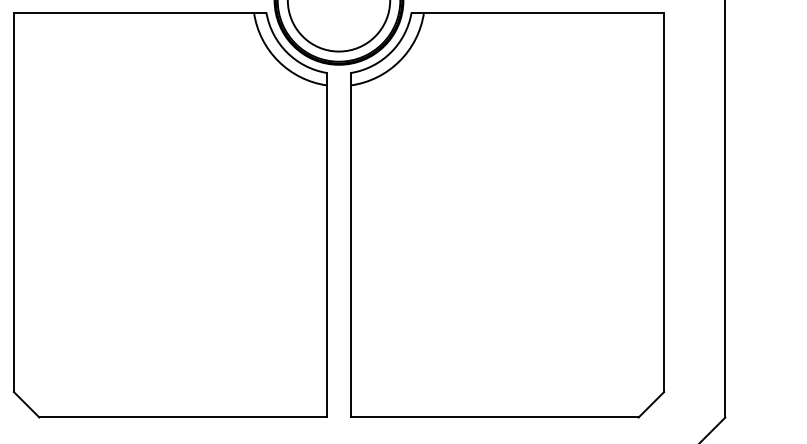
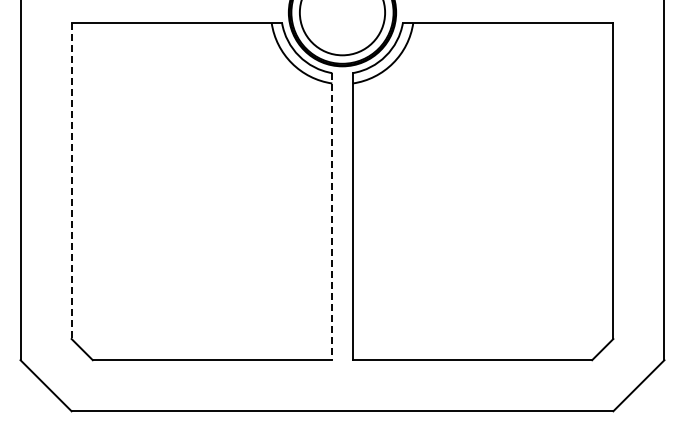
line: (13, 203) -> (71, 181), solid -> dashed
line: (327, 245) -> (332, 216), solid -> dashed

